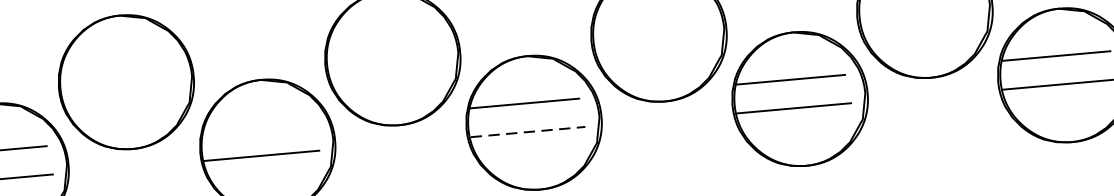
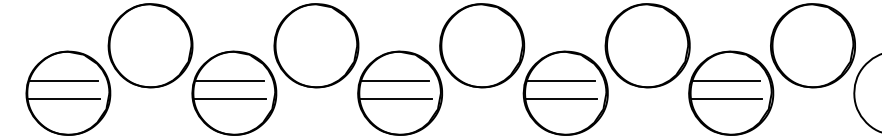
line: (258, 126) -> (229, 80), added
line: (527, 131) -> (395, 98), dashed -> solid

